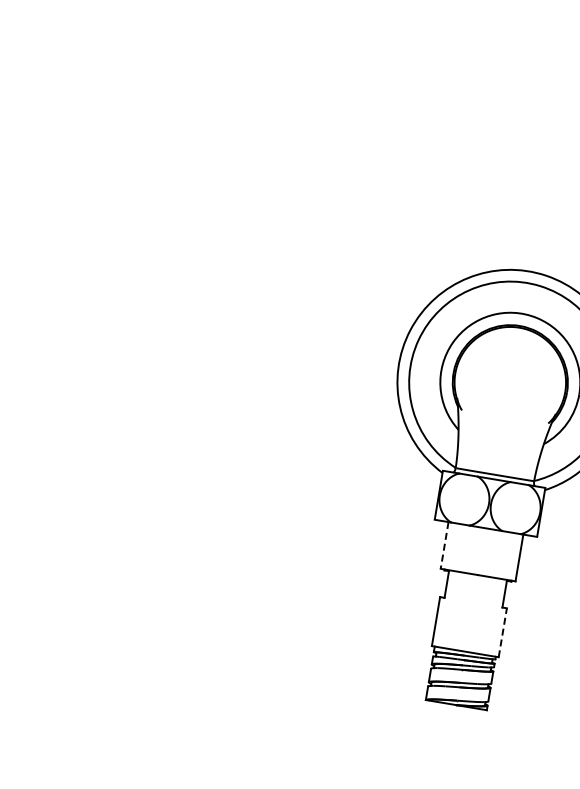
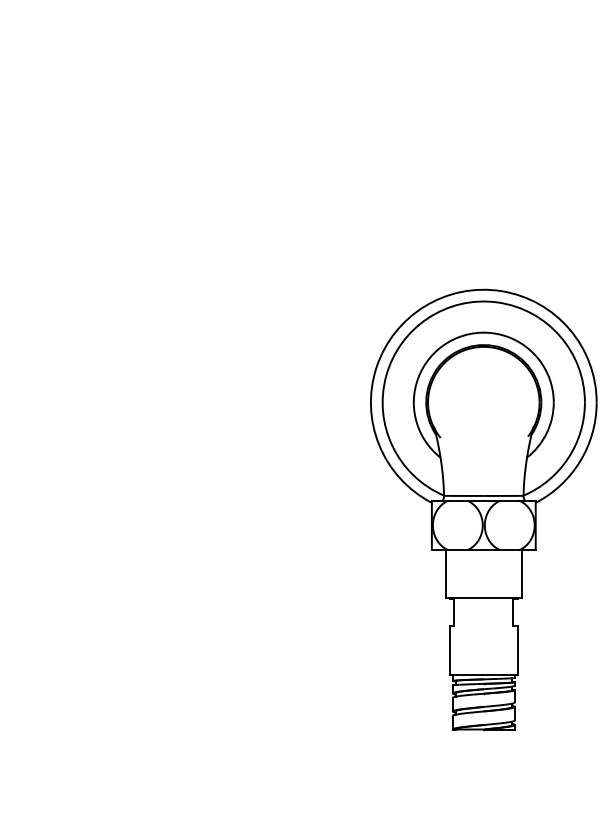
line: (444, 544) -> (445, 573), dashed -> solid
line: (502, 632) -> (517, 650), dashed -> solid

